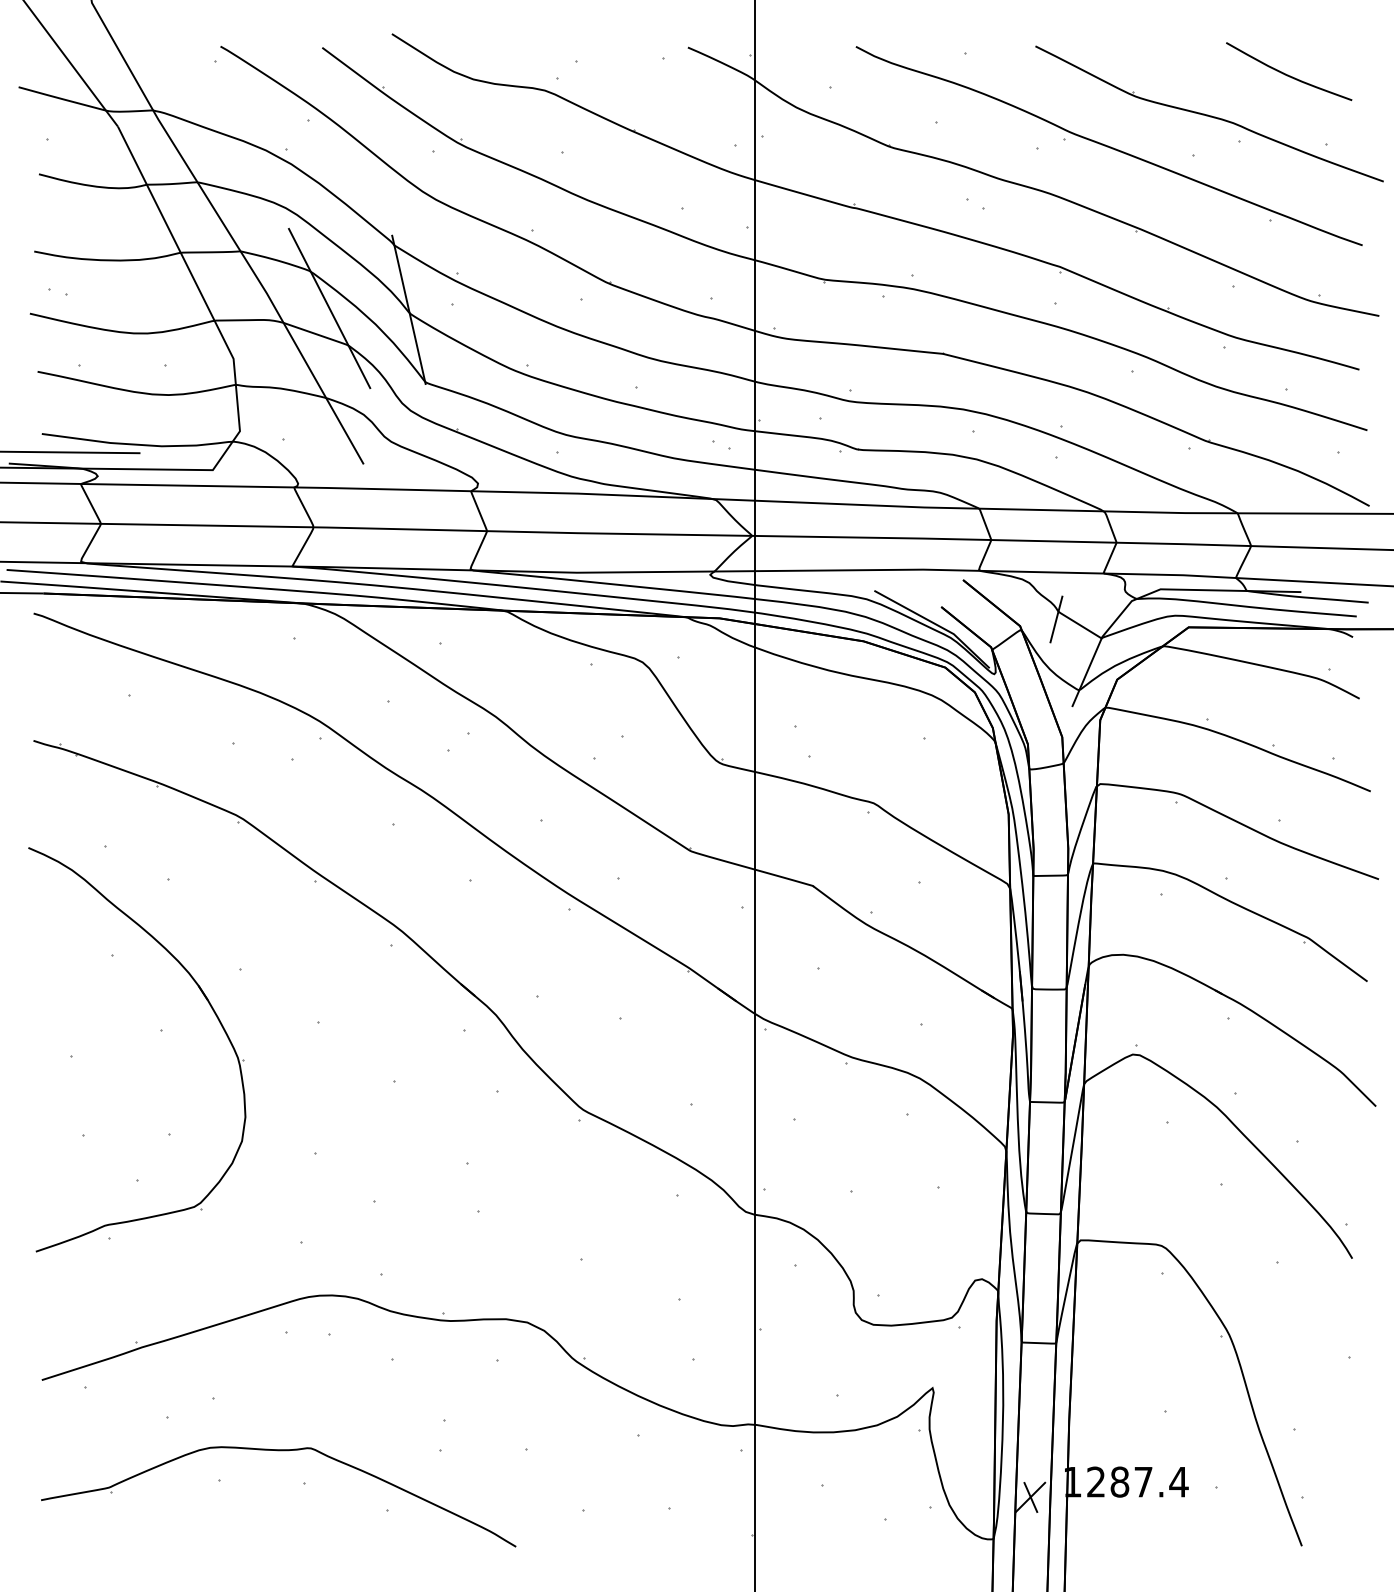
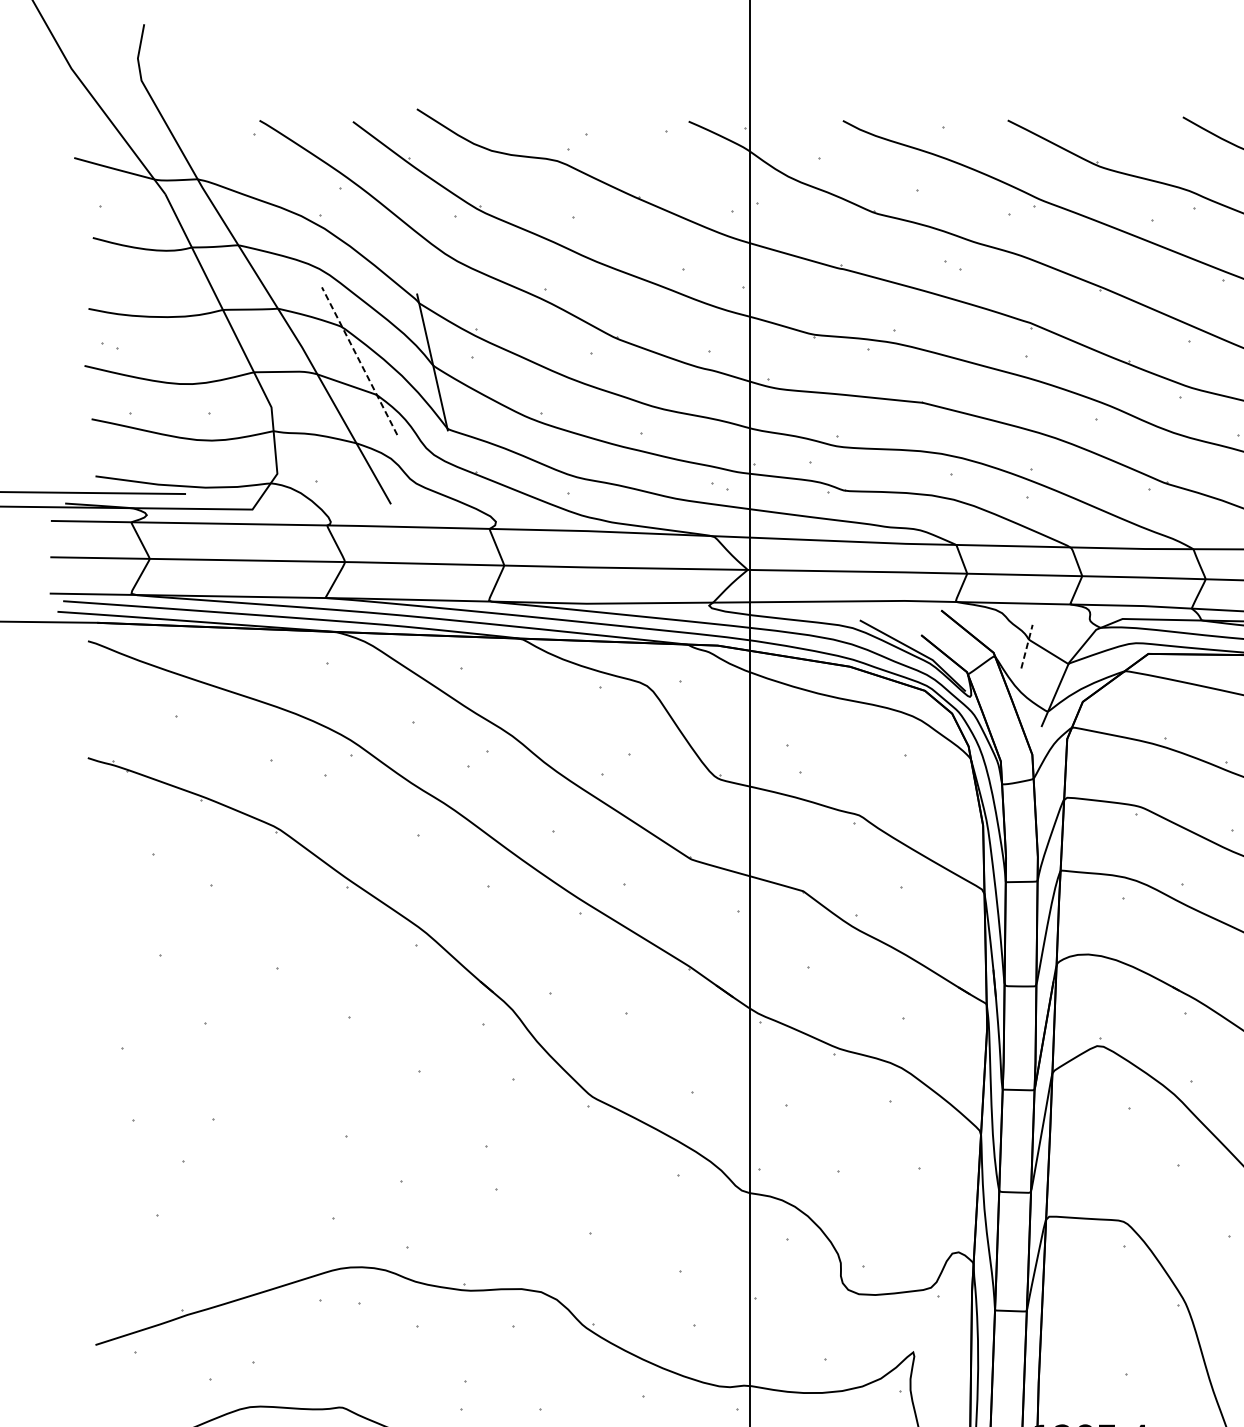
line: (329, 308) -> (359, 361), solid -> dashed
line: (1056, 619) -> (1027, 646), solid -> dashed
part: (209, 1005) -> (249, 1001), removed

